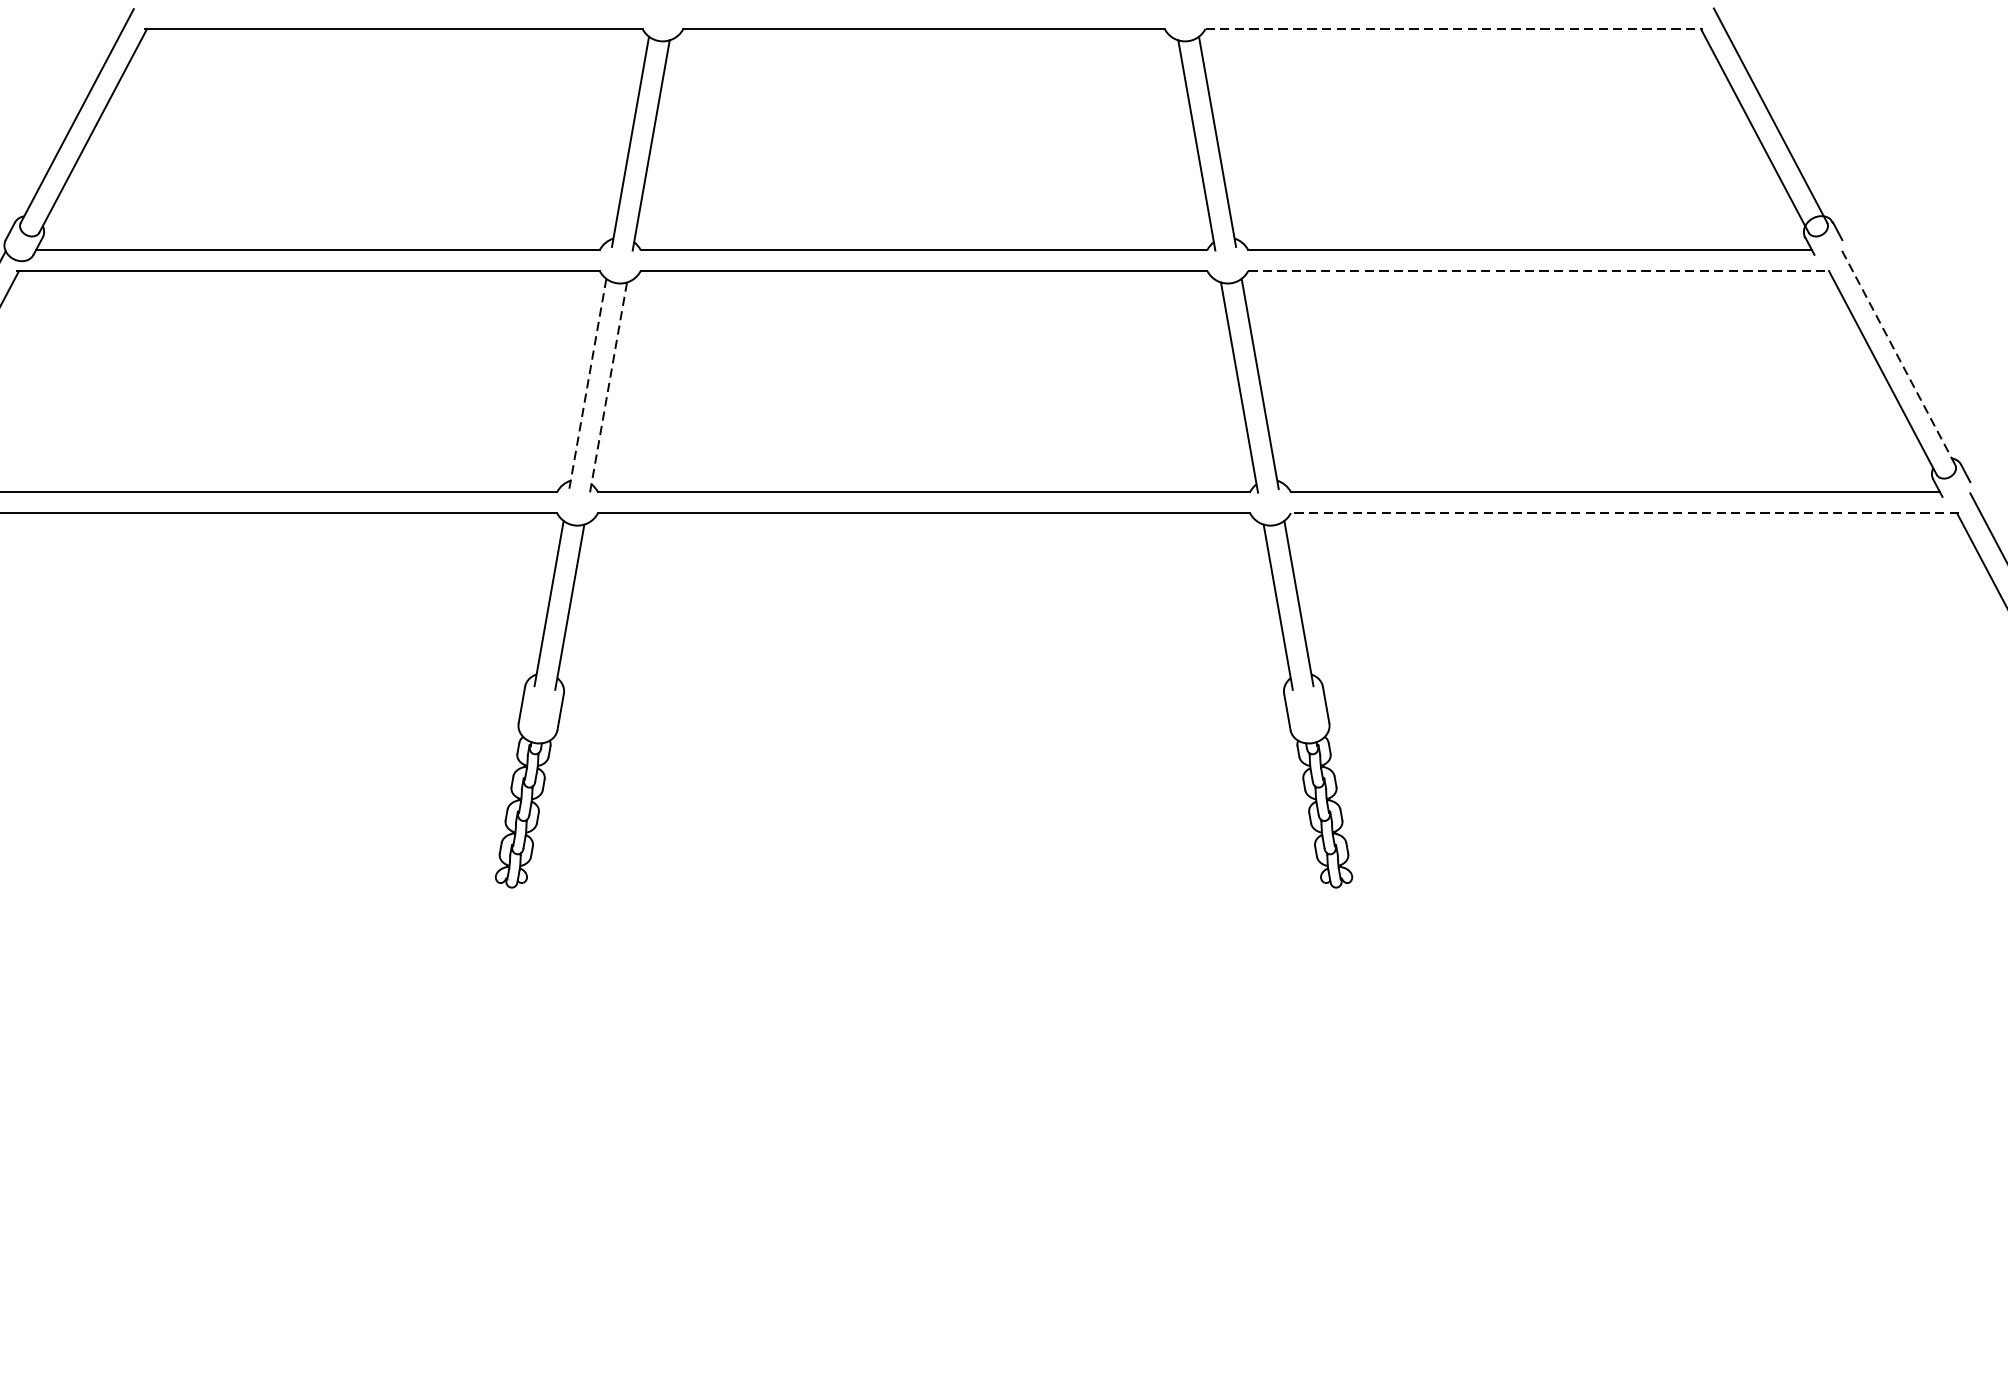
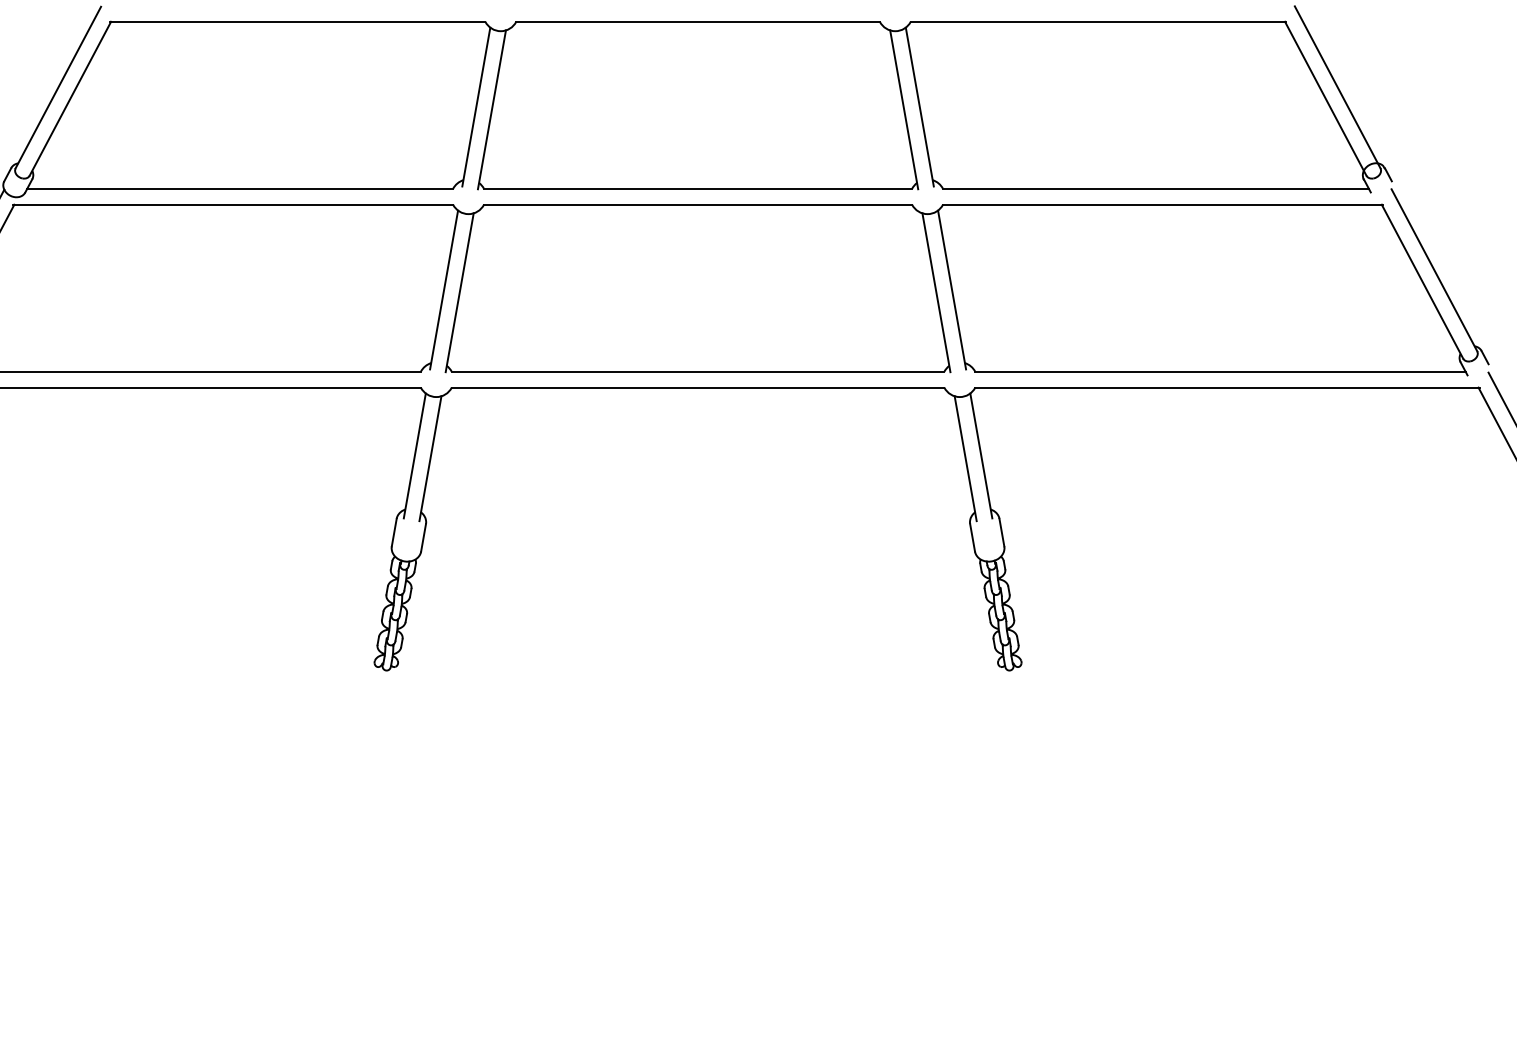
line: (1454, 28) -> (1098, 21), dashed -> solid
line: (1540, 270) -> (1163, 204), dashed -> solid
line: (1898, 358) -> (1434, 270), dashed -> solid
line: (588, 384) -> (444, 290), dashed -> solid
line: (608, 387) -> (459, 292), dashed -> solid
line: (1624, 512) -> (1227, 387), dashed -> solid

